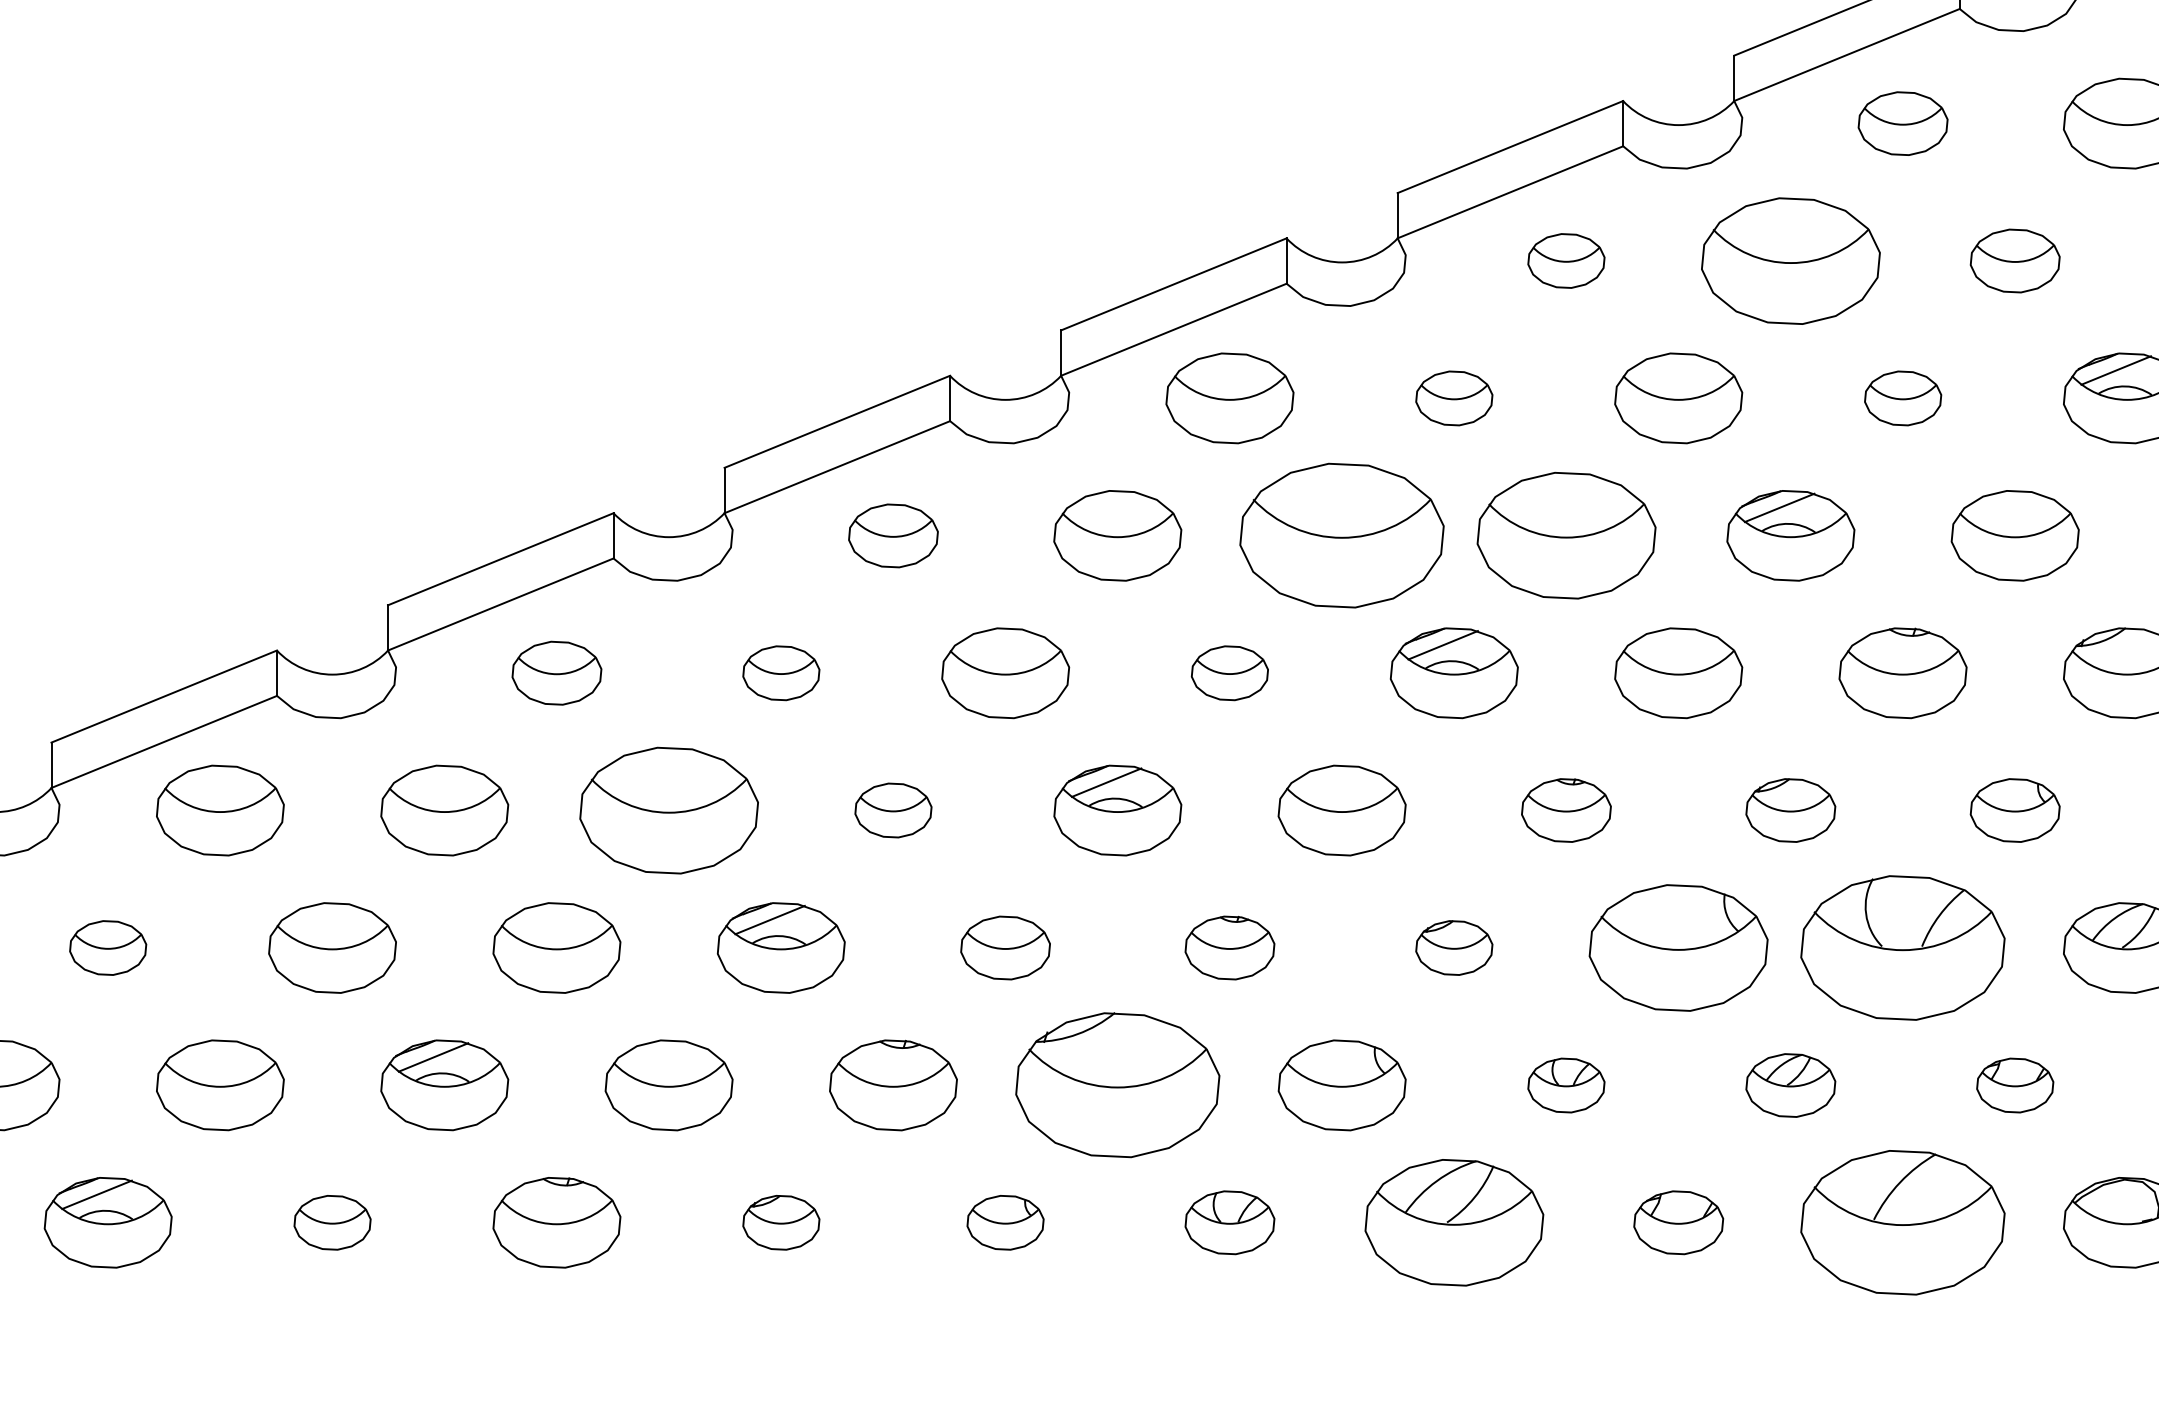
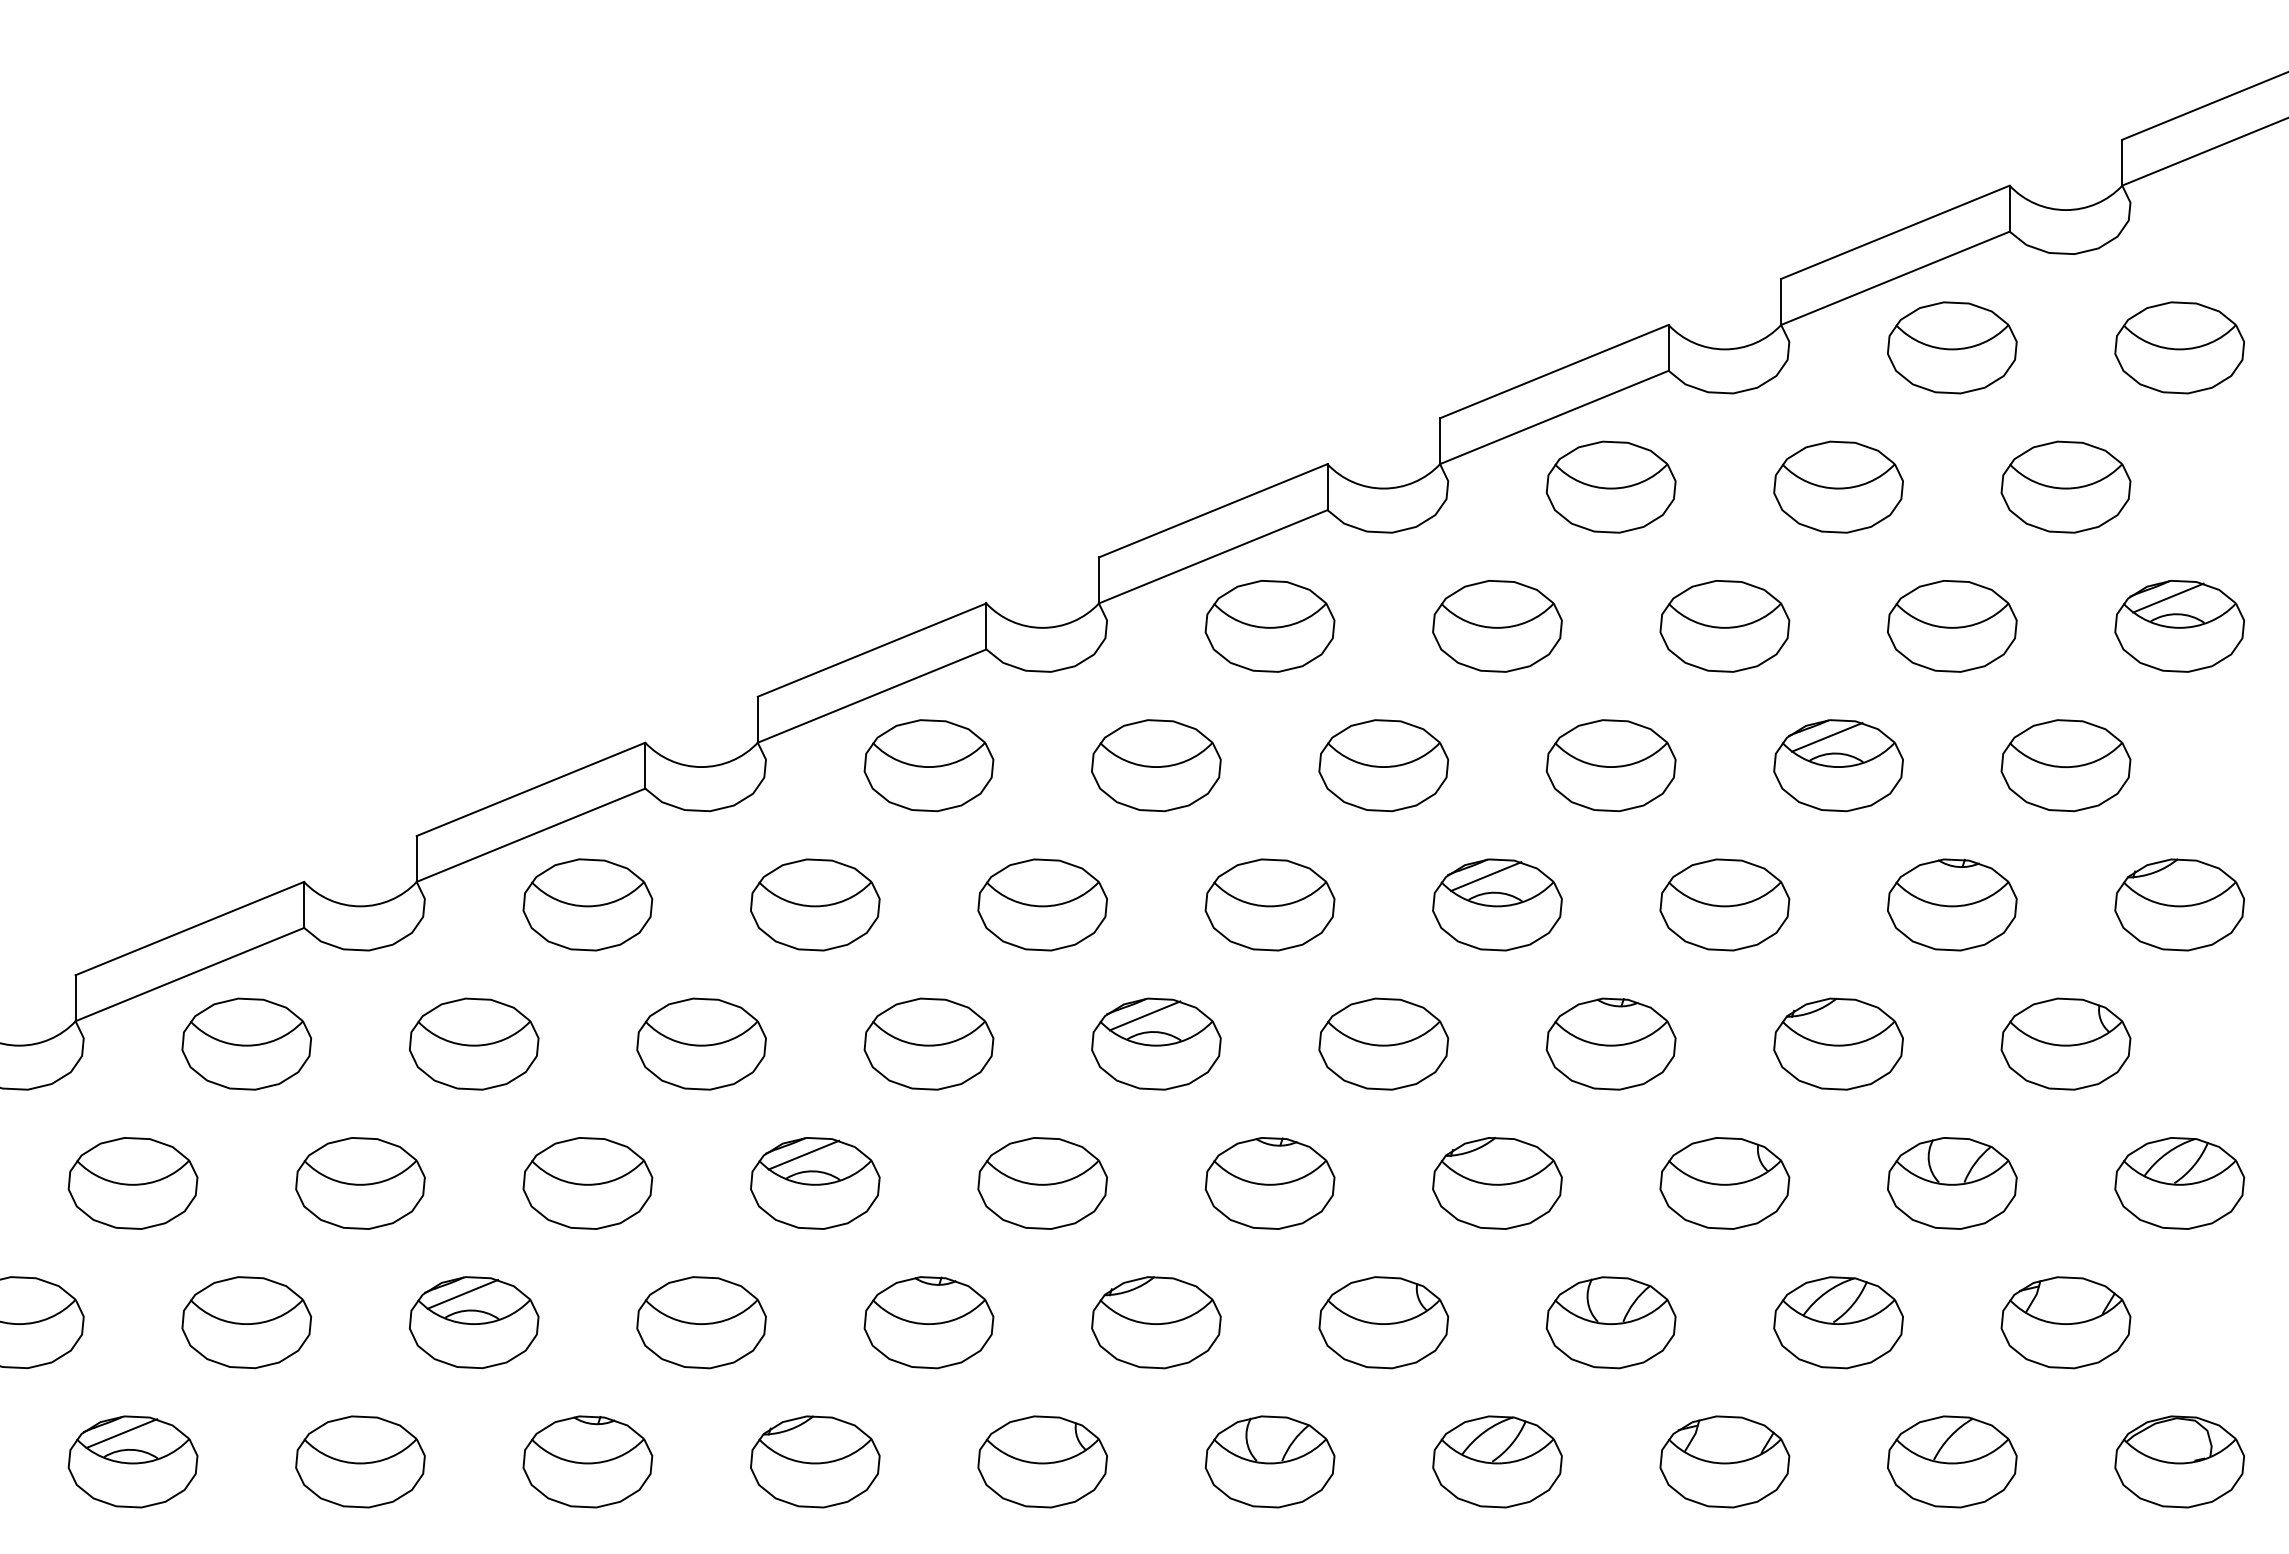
part: (1903, 123) -> (1952, 347), size x1.43
part: (1565, 260) -> (1610, 486), size x1.67
part: (1790, 260) -> (1838, 486), size x0.71
part: (2014, 260) -> (2065, 486), size x1.43
part: (1454, 398) -> (1497, 626), size x1.67
part: (1903, 398) -> (1952, 626), size x1.67
part: (892, 535) -> (928, 765), size x1.43
part: (1341, 535) -> (1383, 765), size x0.62
part: (1565, 535) -> (1610, 765), size x0.71
part: (556, 672) -> (587, 904), size x1.43
part: (781, 672) -> (815, 904), size x1.67
part: (1229, 672) -> (1269, 904), size x1.67
part: (669, 809) -> (701, 1043), size x0.71
part: (892, 809) -> (928, 1043), size x1.67
part: (1565, 809) -> (1610, 1043), size x1.43
part: (1790, 809) -> (1838, 1043), size x1.43
part: (2014, 809) -> (2065, 1043), size x1.43
part: (107, 948) -> (132, 1183), size x1.67
part: (1005, 948) -> (1042, 1183), size x1.43
part: (1229, 948) -> (1269, 1183), size x1.43
part: (1454, 948) -> (1497, 1183), size x1.67
part: (1678, 948) -> (1724, 1183), size x0.71
part: (1903, 948) -> (1952, 1183), size x0.62
part: (1117, 1085) -> (1156, 1322), size x0.62
part: (1565, 1085) -> (1610, 1322), size x1.67
part: (1790, 1085) -> (1838, 1322), size x1.43
part: (2014, 1085) -> (2065, 1322), size x1.67
part: (332, 1222) -> (360, 1461), size x1.67
part: (781, 1222) -> (815, 1461), size x1.67
part: (1005, 1222) -> (1042, 1461), size x1.67
part: (1229, 1222) -> (1269, 1461), size x1.43
part: (1454, 1222) -> (1497, 1461), size x0.71
part: (1678, 1222) -> (1724, 1461), size x1.43
part: (1903, 1222) -> (1952, 1461), size x0.62

